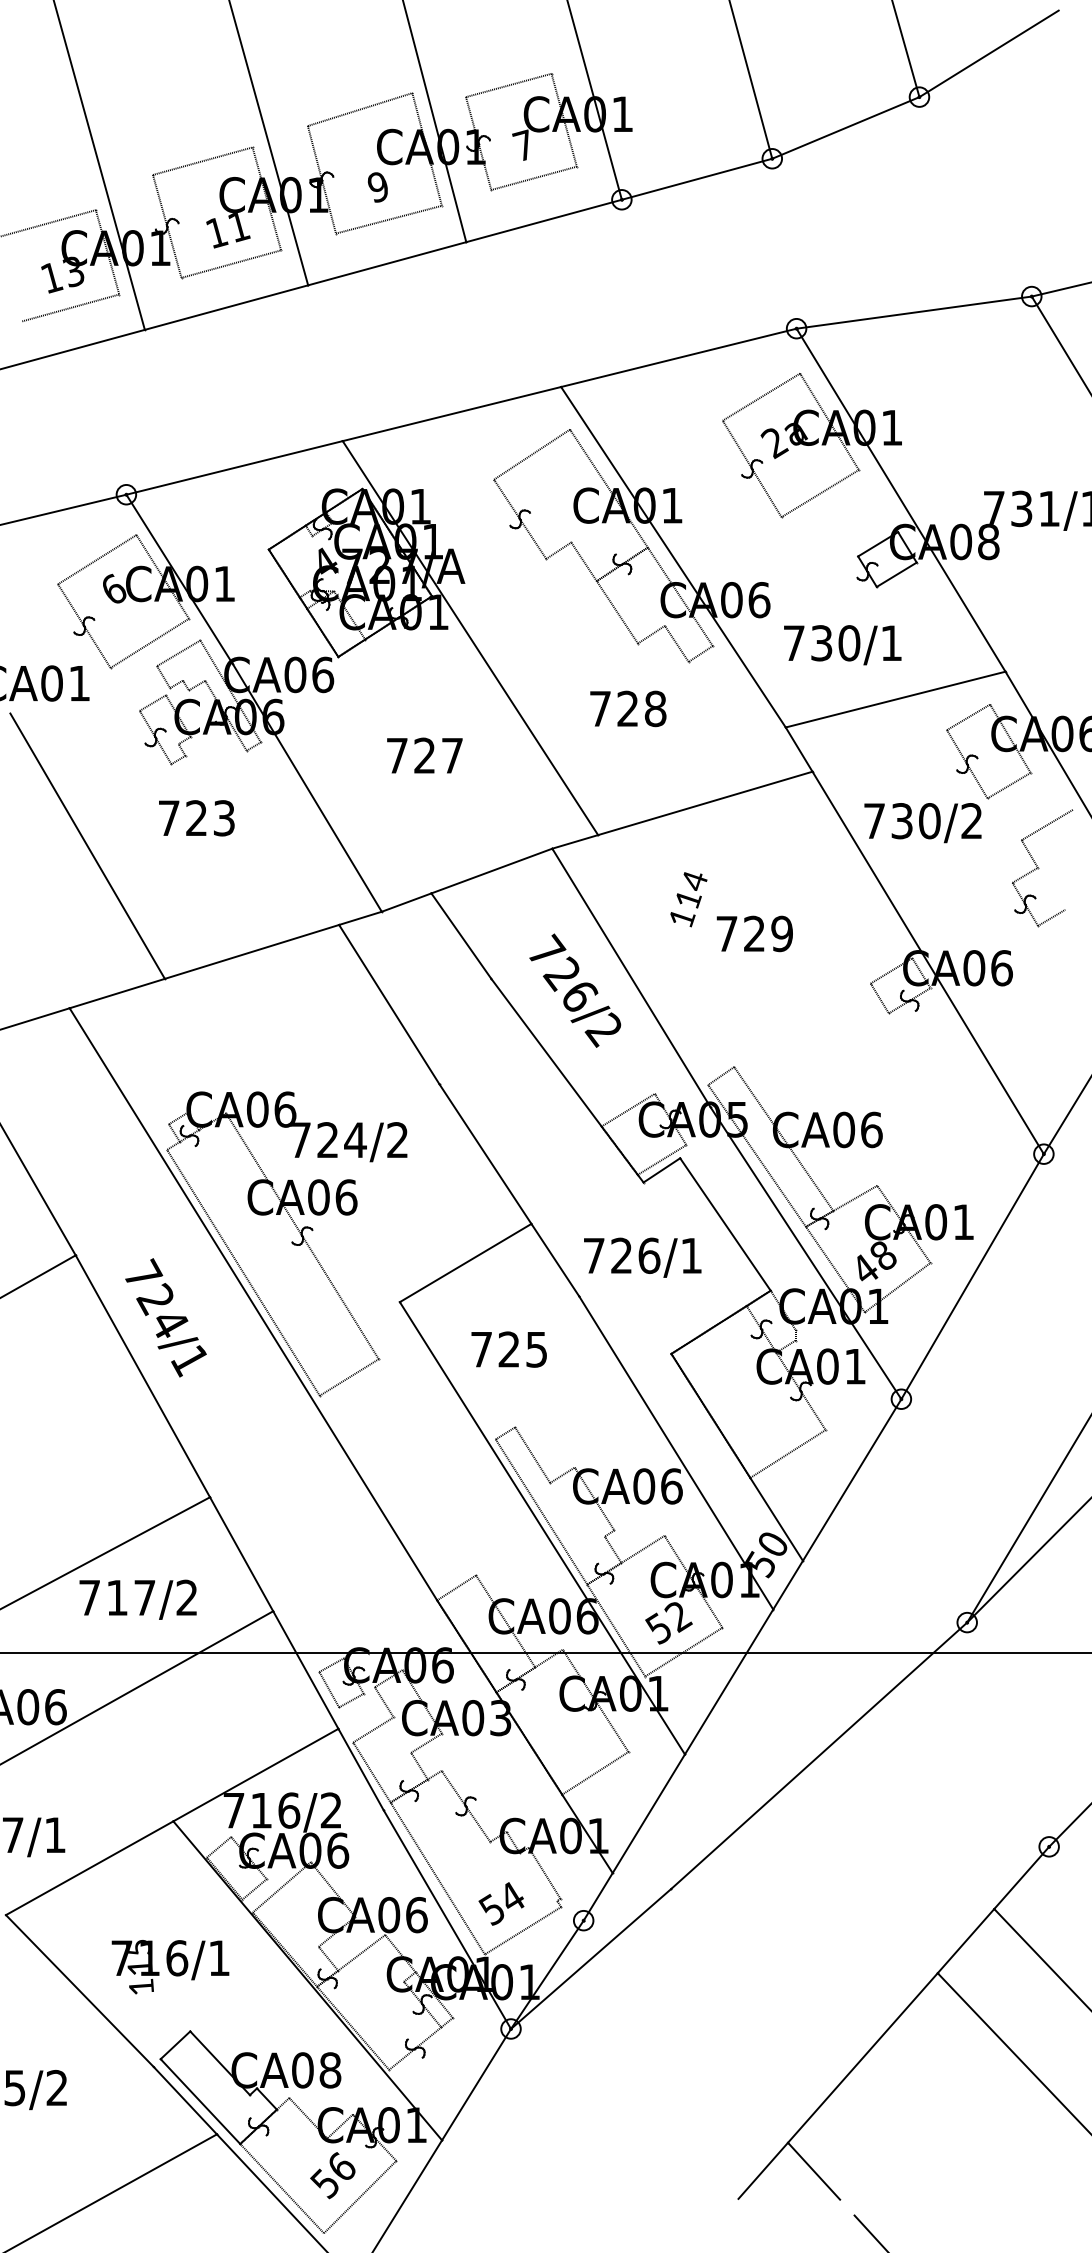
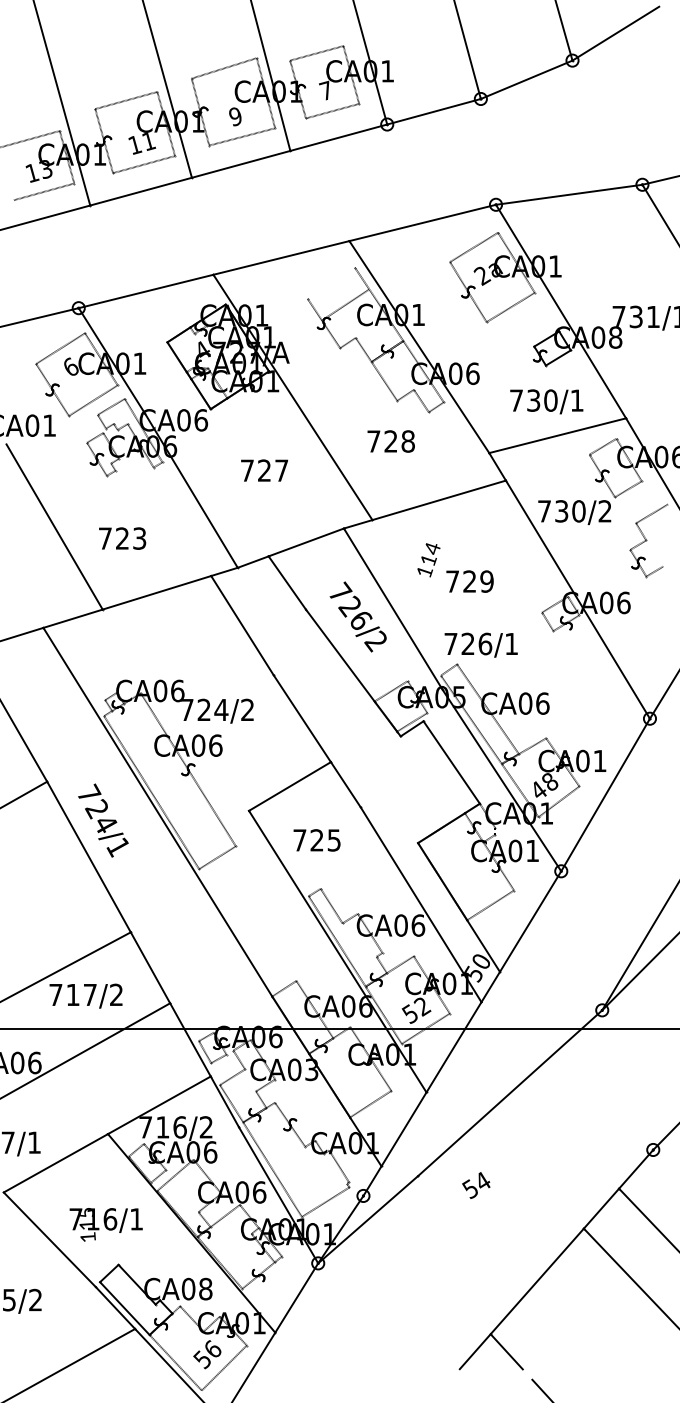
line: (530, 453) -> (344, 304), moved
text: (842, 644) -> (546, 401), moved
text: (196, 818) -> (122, 538), moved
text: (641, 1256) -> (480, 644), moved
text: (501, 1903) -> (476, 1185), moved

